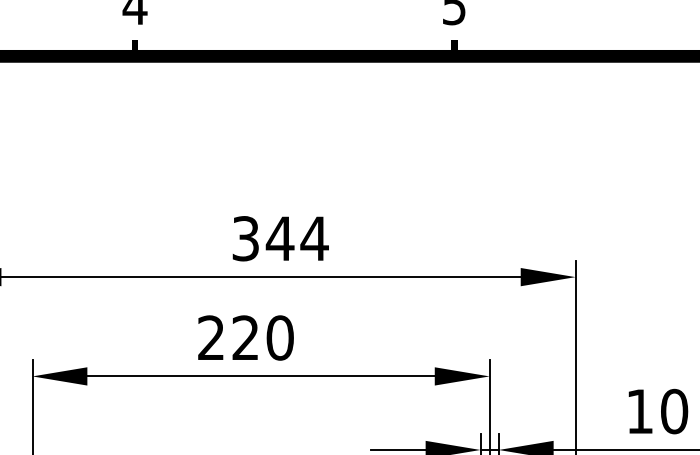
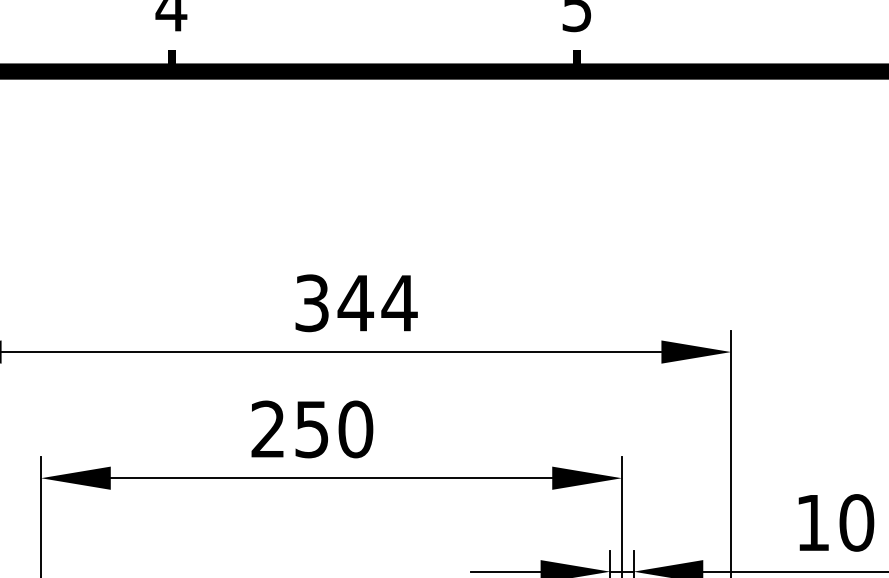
text: (245, 338) -> (311, 429), 220 -> 250

